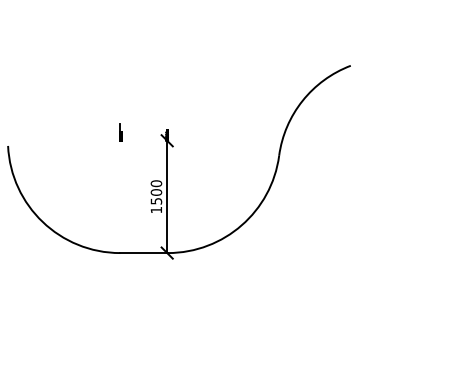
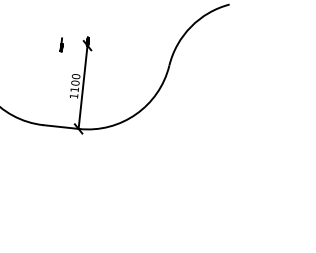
line: (120, 132) -> (61, 44), moved
text: (156, 201) -> (74, 89), 1500 -> 1100

